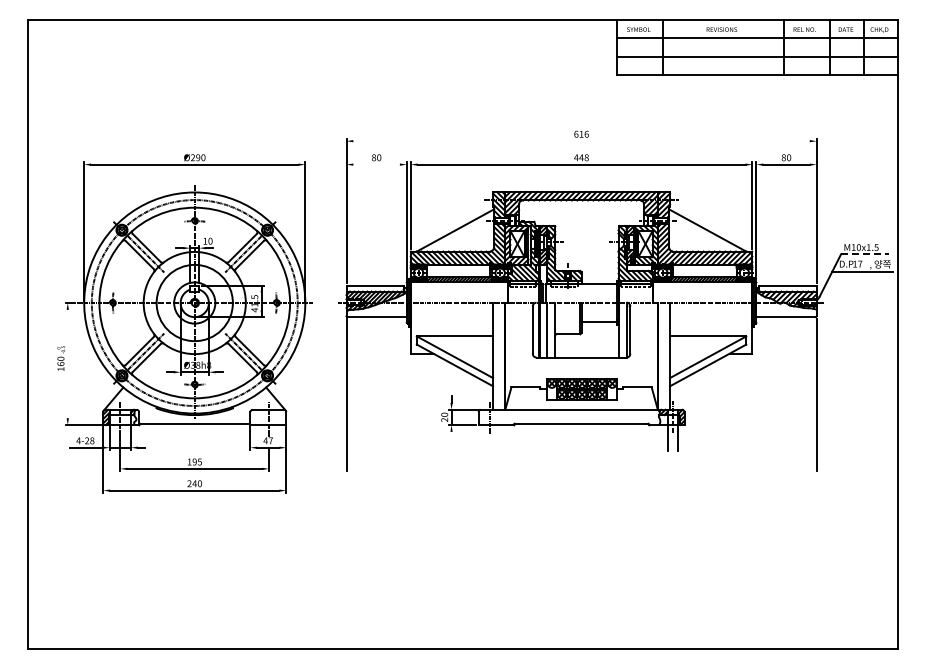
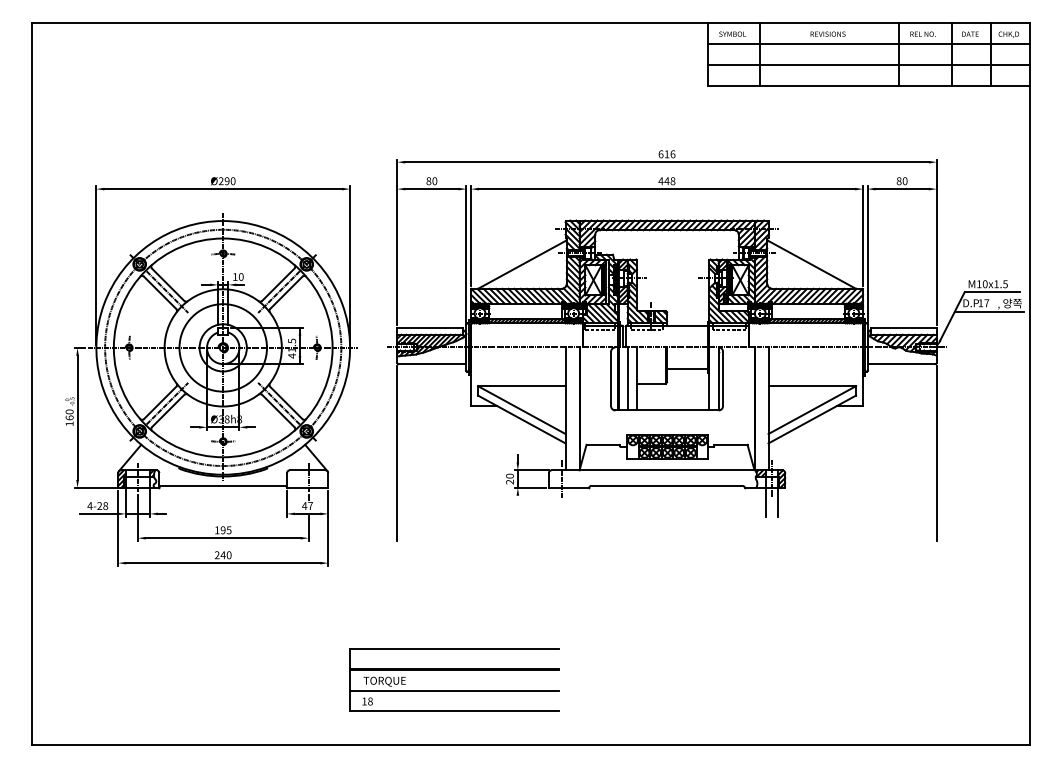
line: (581, 141) -> (666, 162), added
line: (376, 164) -> (431, 188), added
line: (865, 254) -> (992, 292), dashed -> solid
line: (67, 363) -> (77, 417), added
part: (396, 584) -> (454, 670), added

